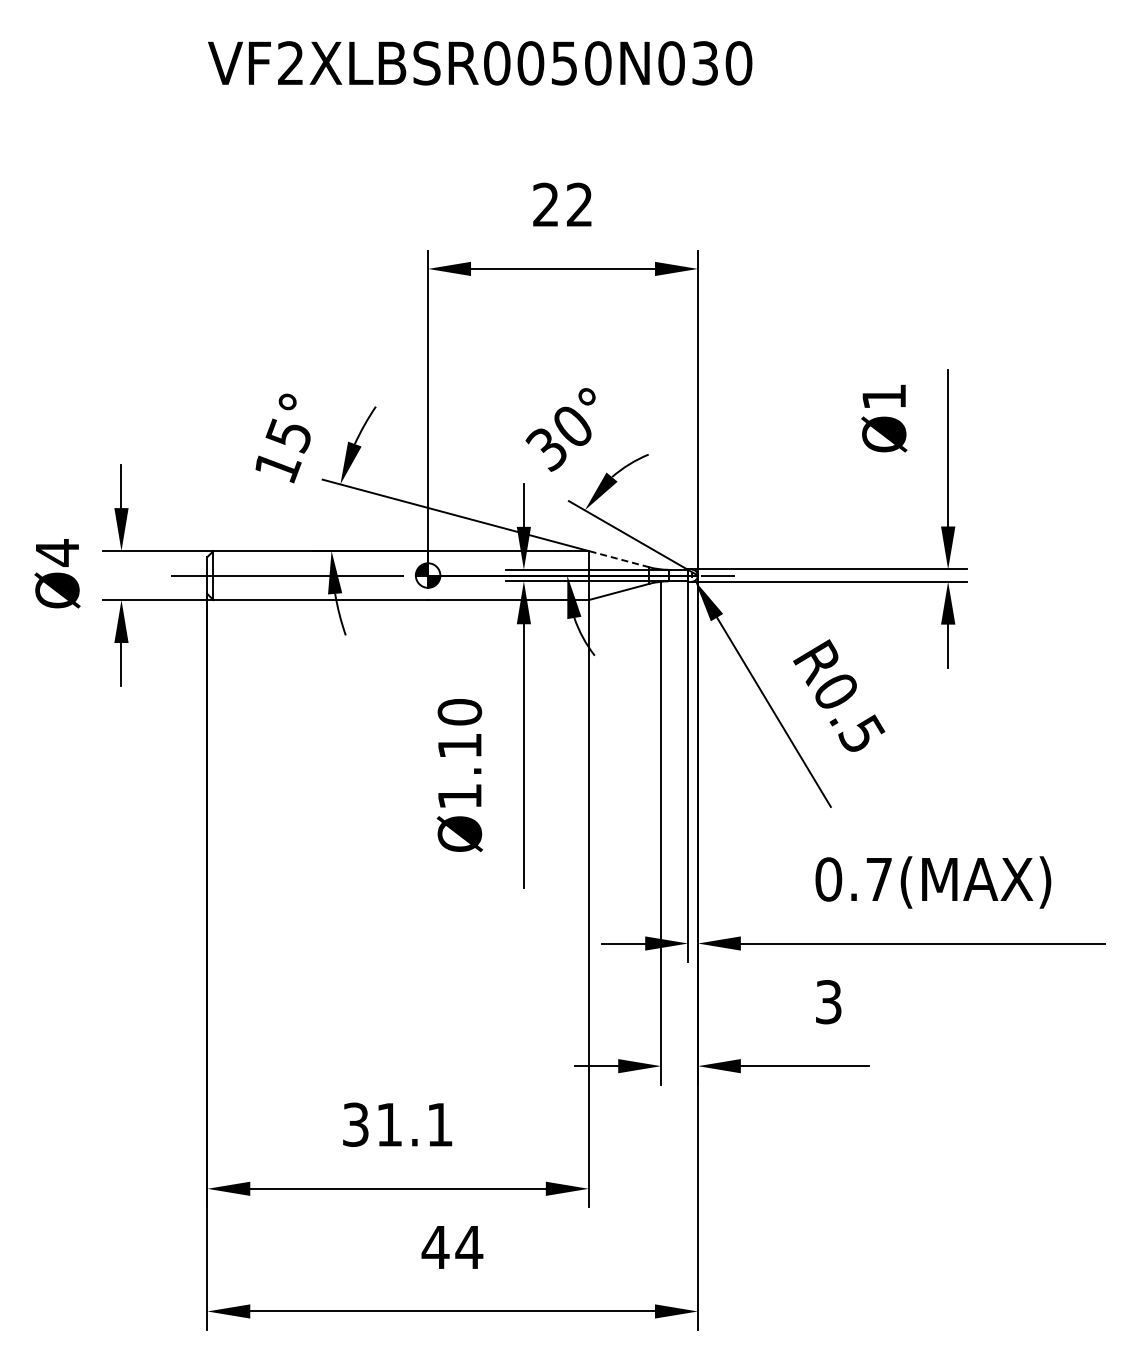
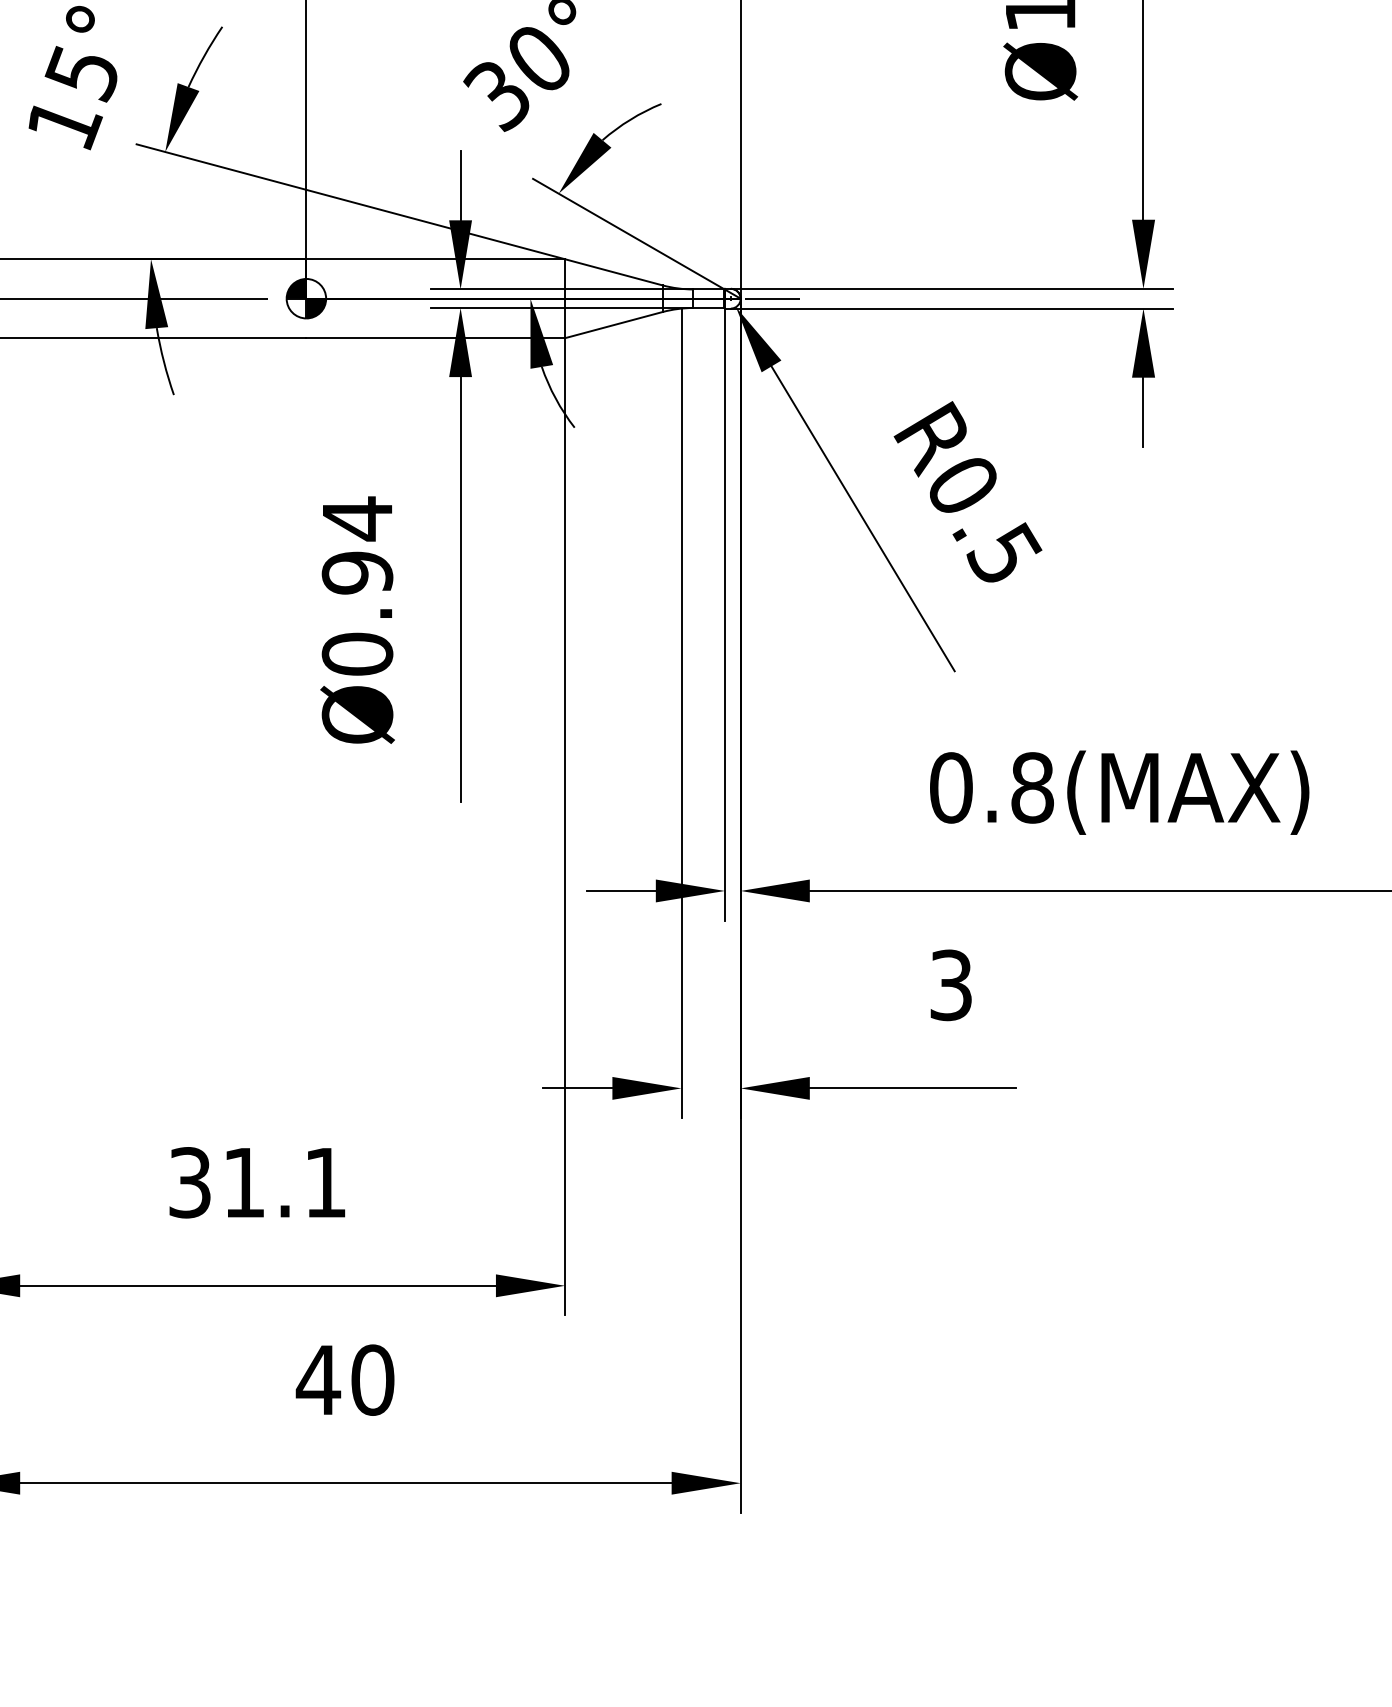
line: (618, 559) -> (612, 272), dashed -> solid
text: (459, 753) -> (356, 585), Ø1.10 -> Ø0.94
text: (879, 879) -> (1032, 787), 0.7(MAX) -> 0.8(MAX)
text: (469, 1247) -> (373, 1380), 44 -> 40

